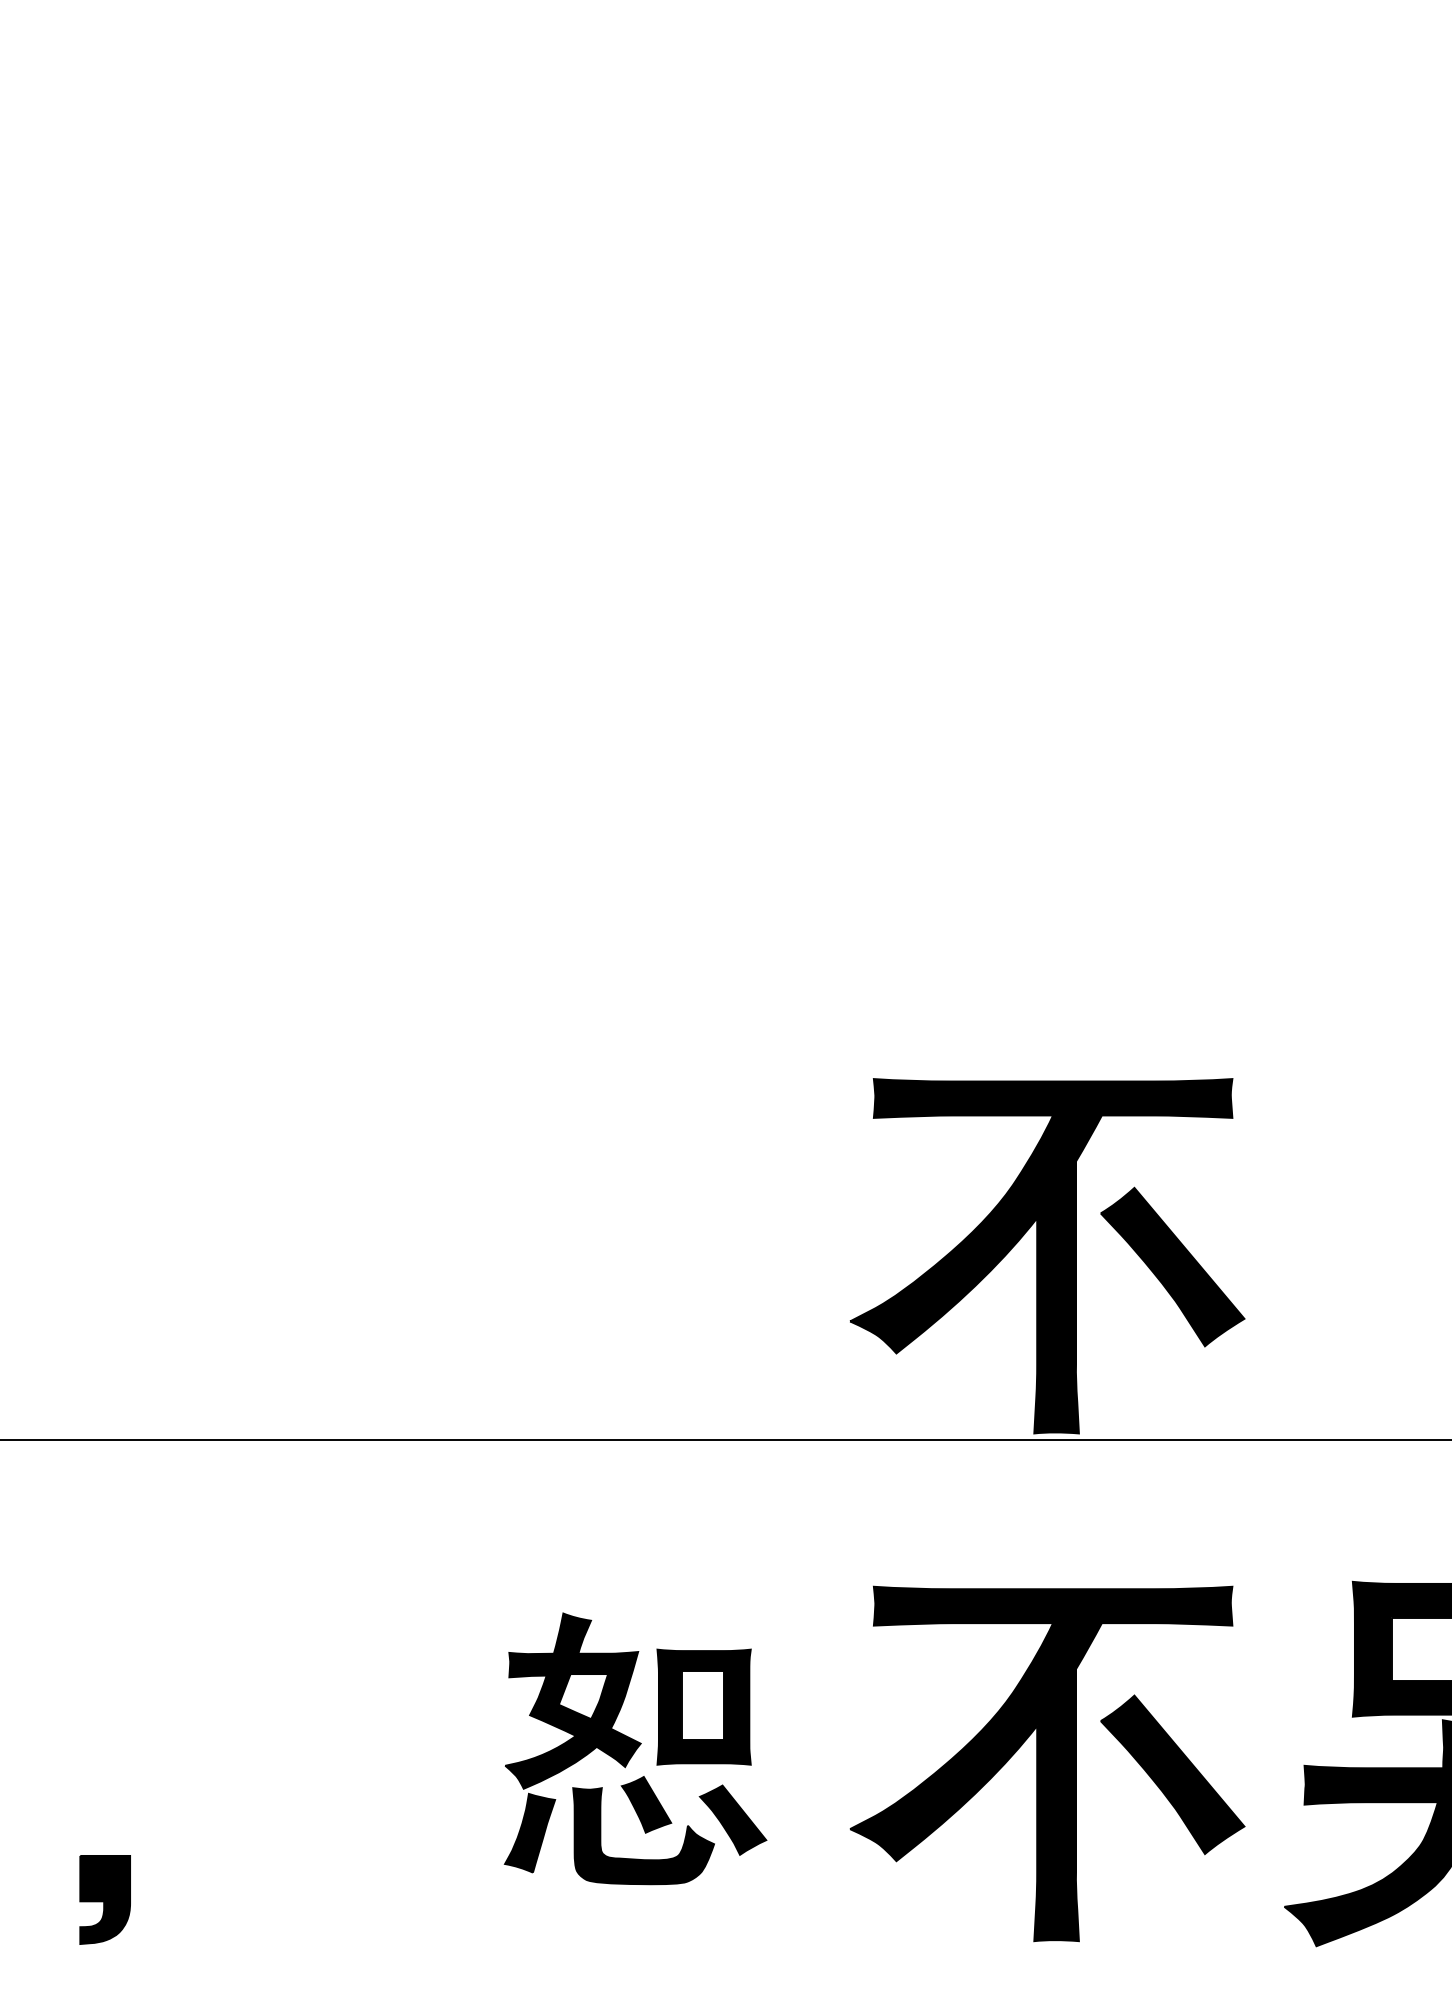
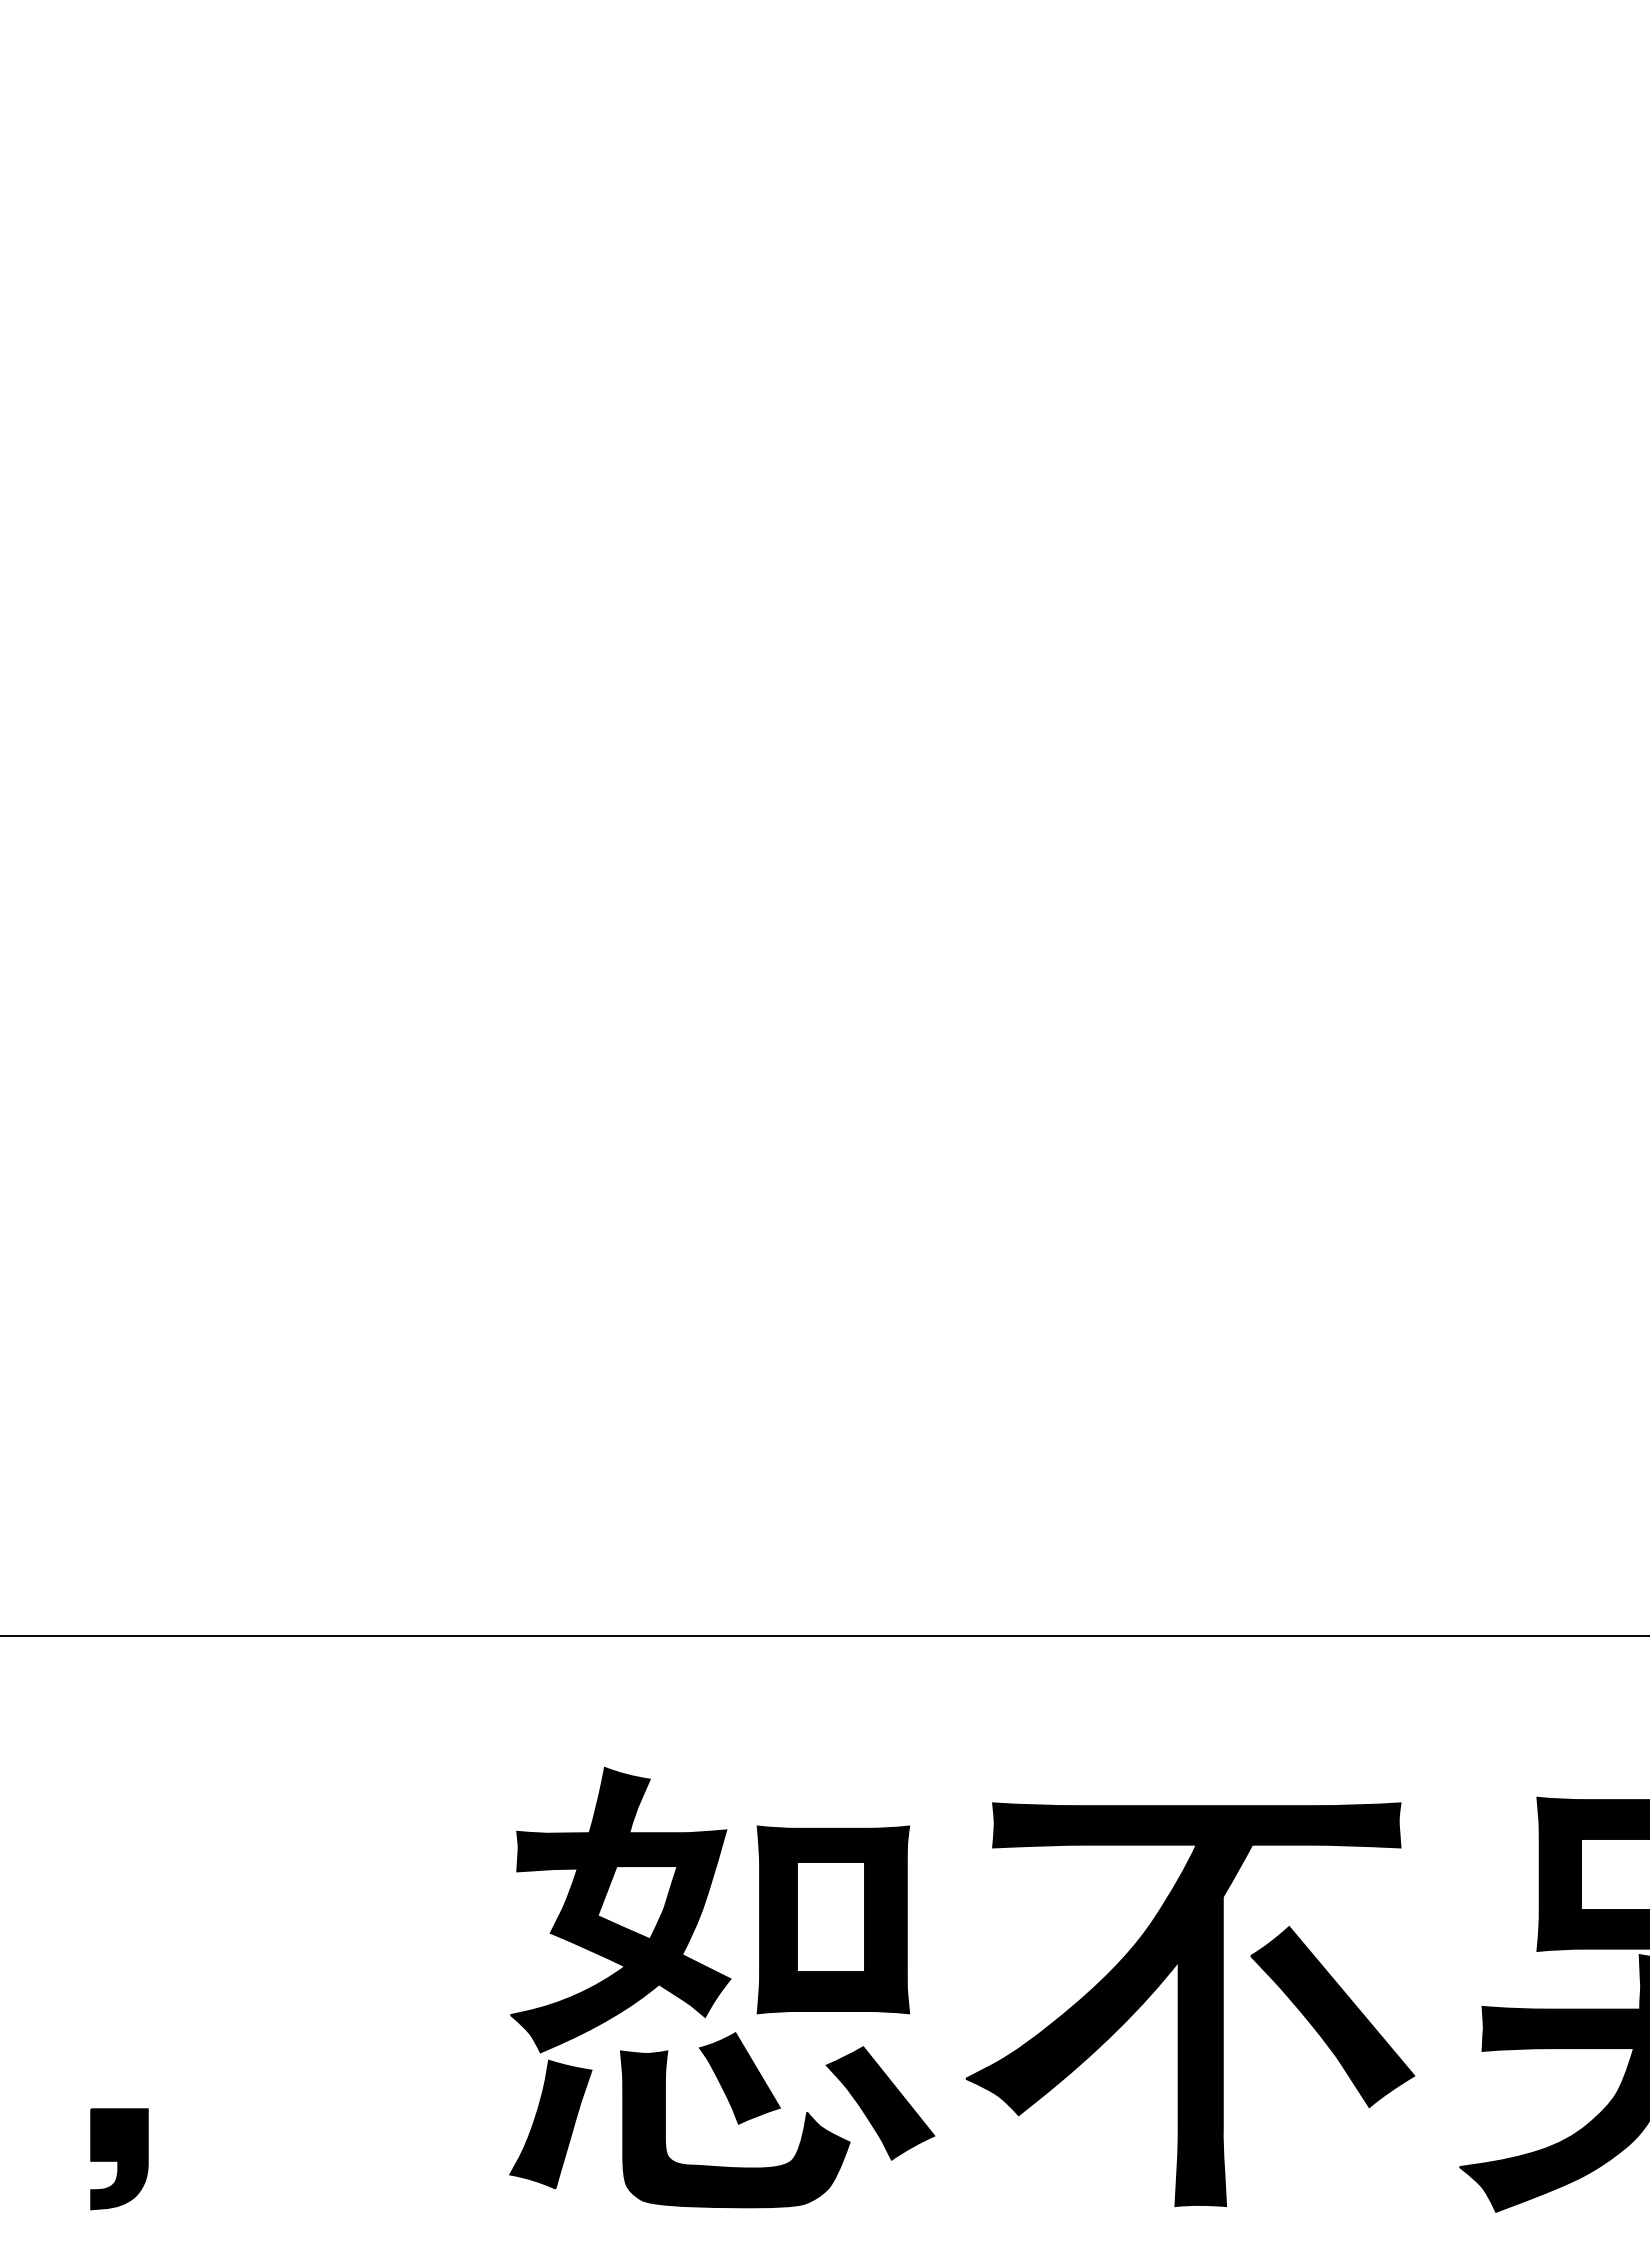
part: (1047, 1256) -> (1190, 1427), removed
part: (635, 1748) -> (722, 1987), size x1.43

